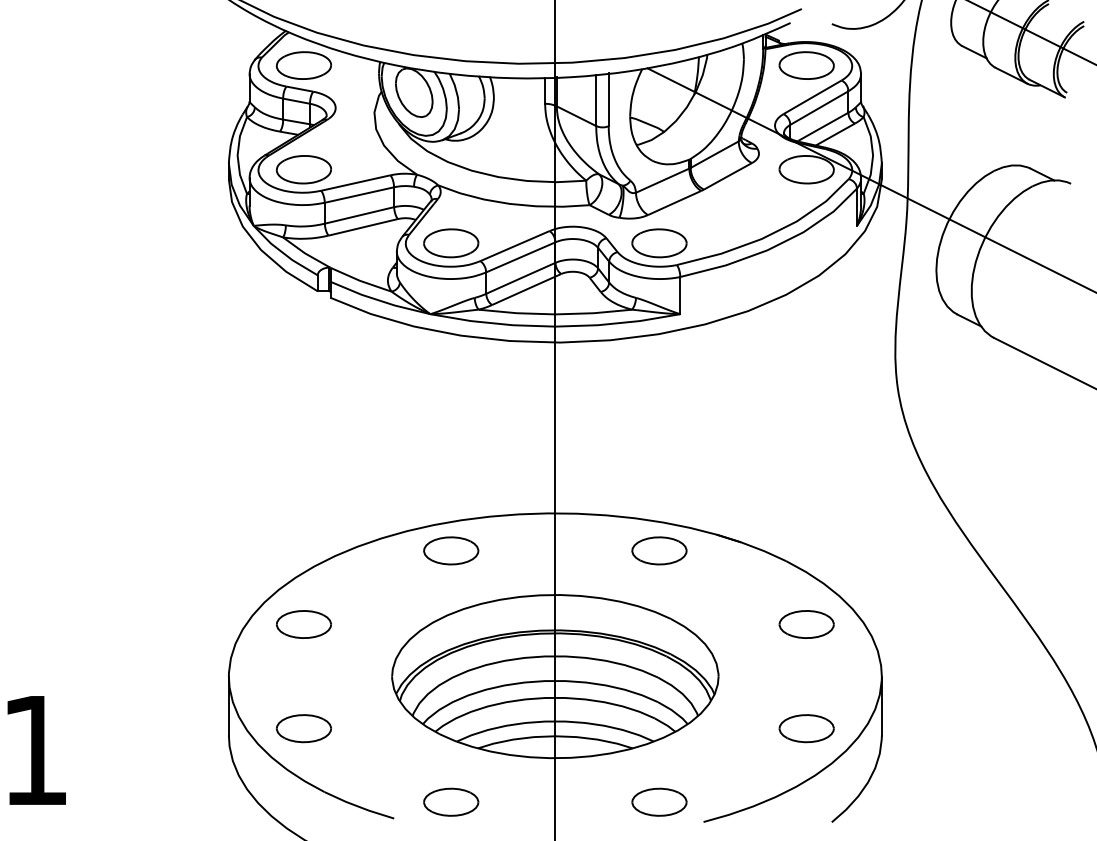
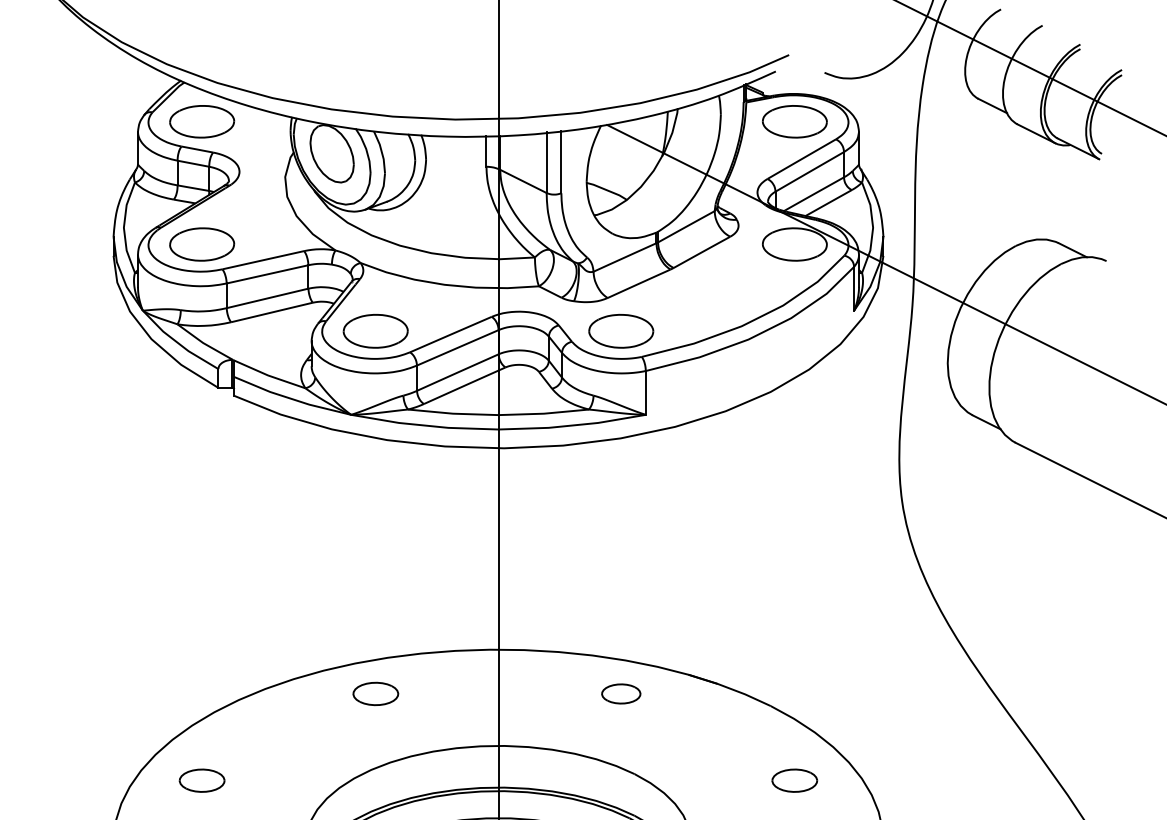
part: (451, 550) -> (376, 693), size x0.7
part: (659, 550) -> (621, 693), size x0.6
part: (303, 624) -> (201, 780), size x0.7
part: (806, 624) -> (794, 780), size x0.7

